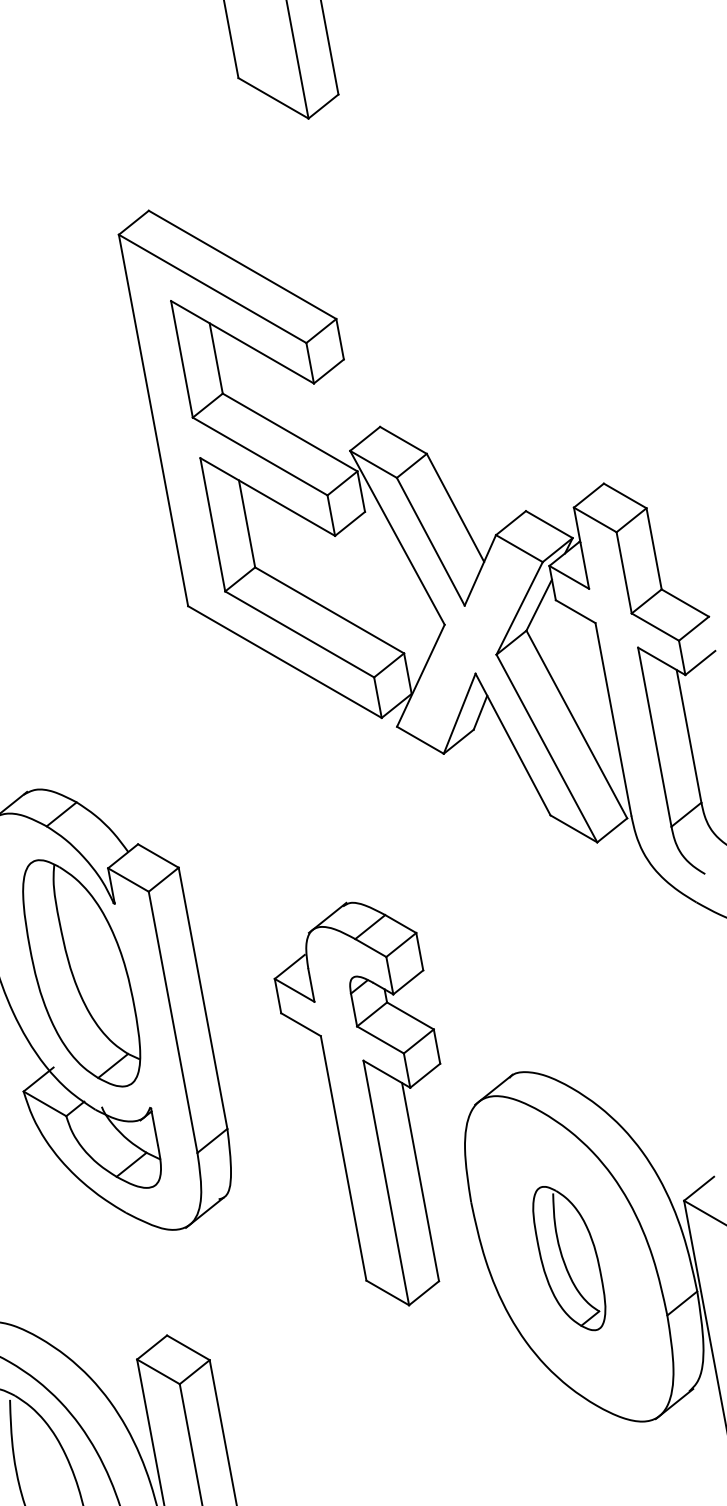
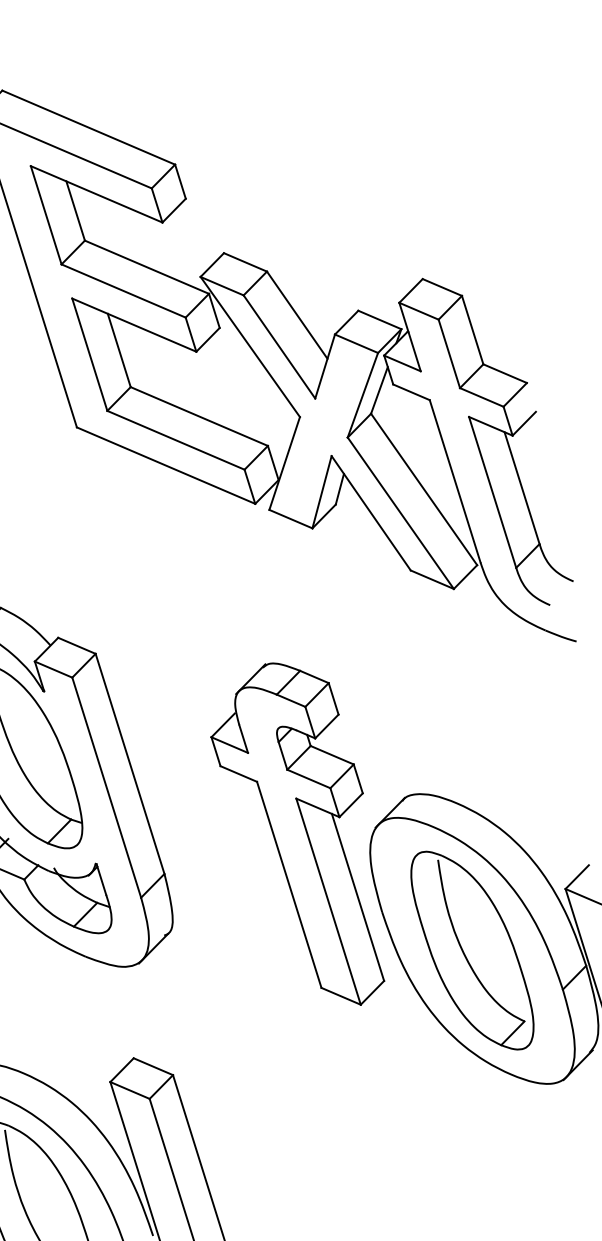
part: (357, 1103) -> (295, 836), moved
part: (569, 1258) -> (472, 950), size x1.67

